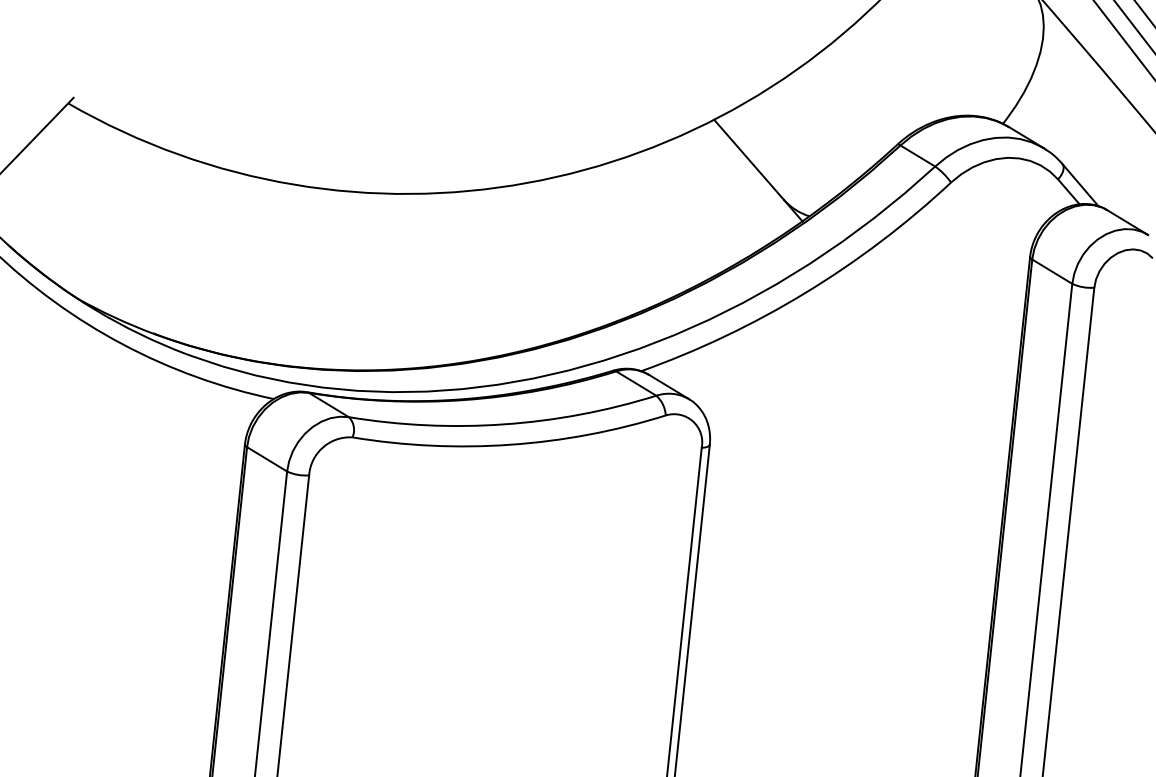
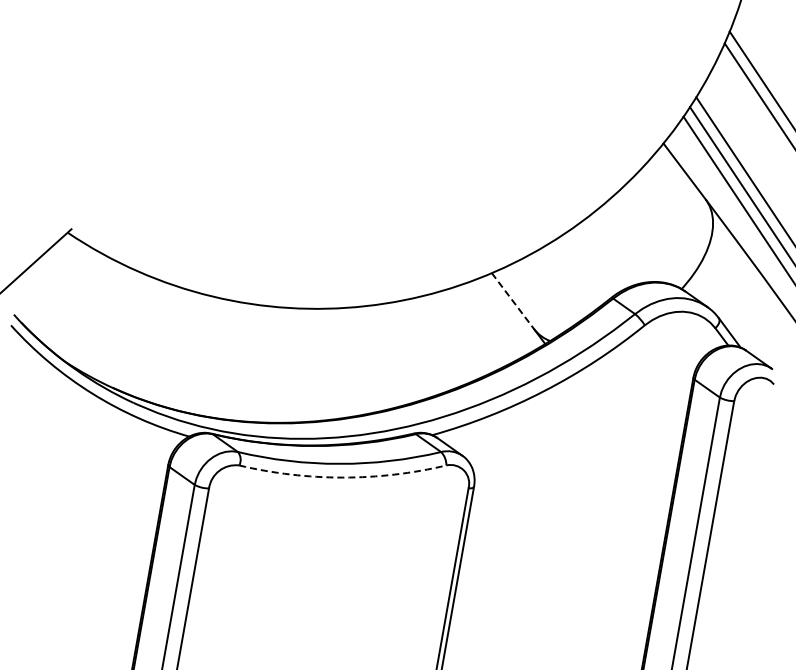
line: (749, 160) -> (513, 301), solid -> dashed
arc: (509, 444) -> (342, 477), solid -> dashed

